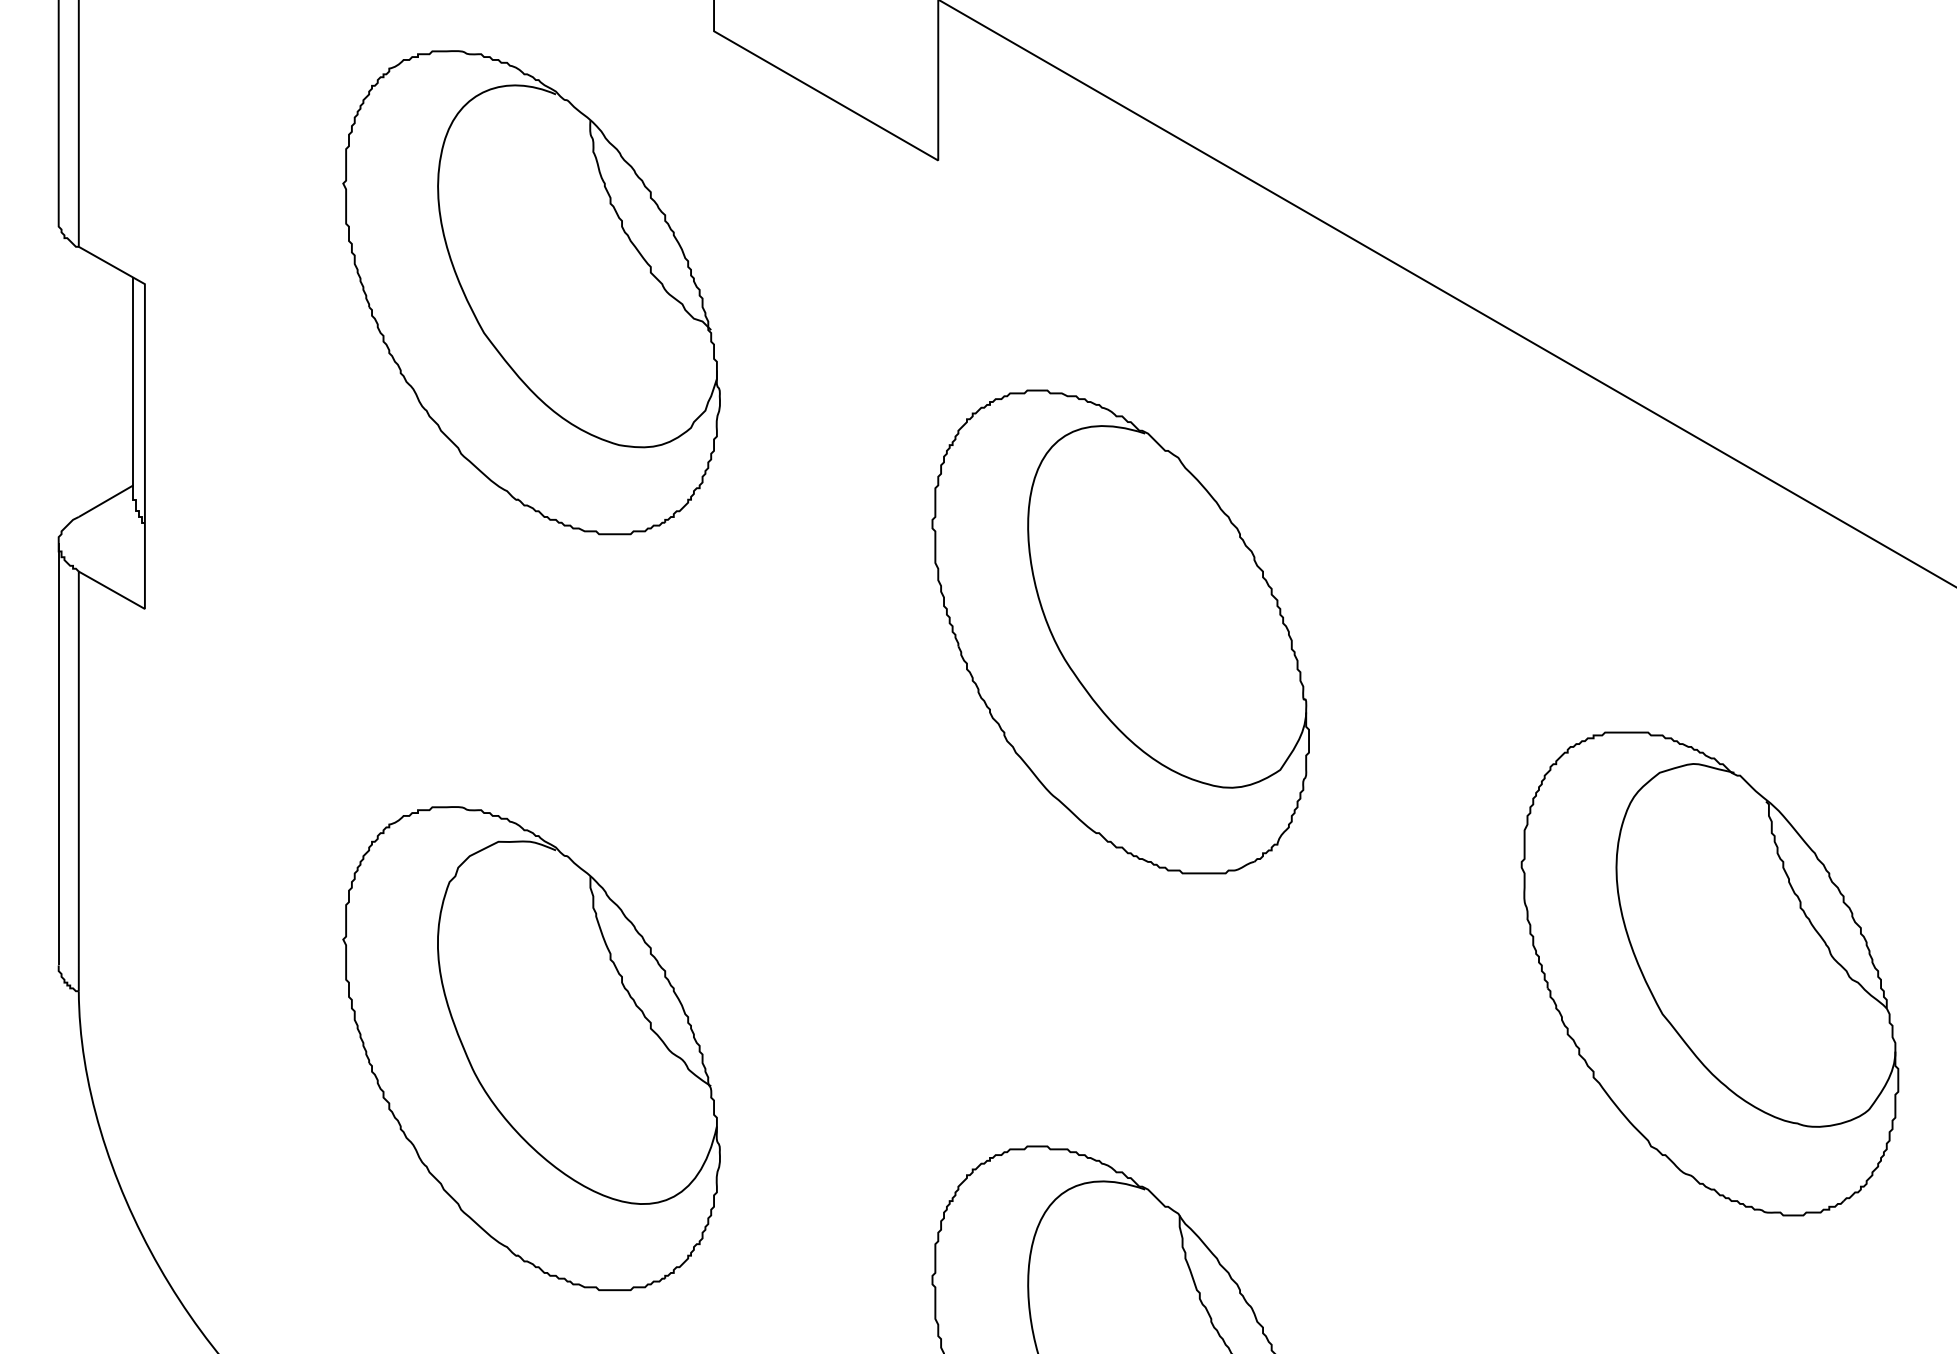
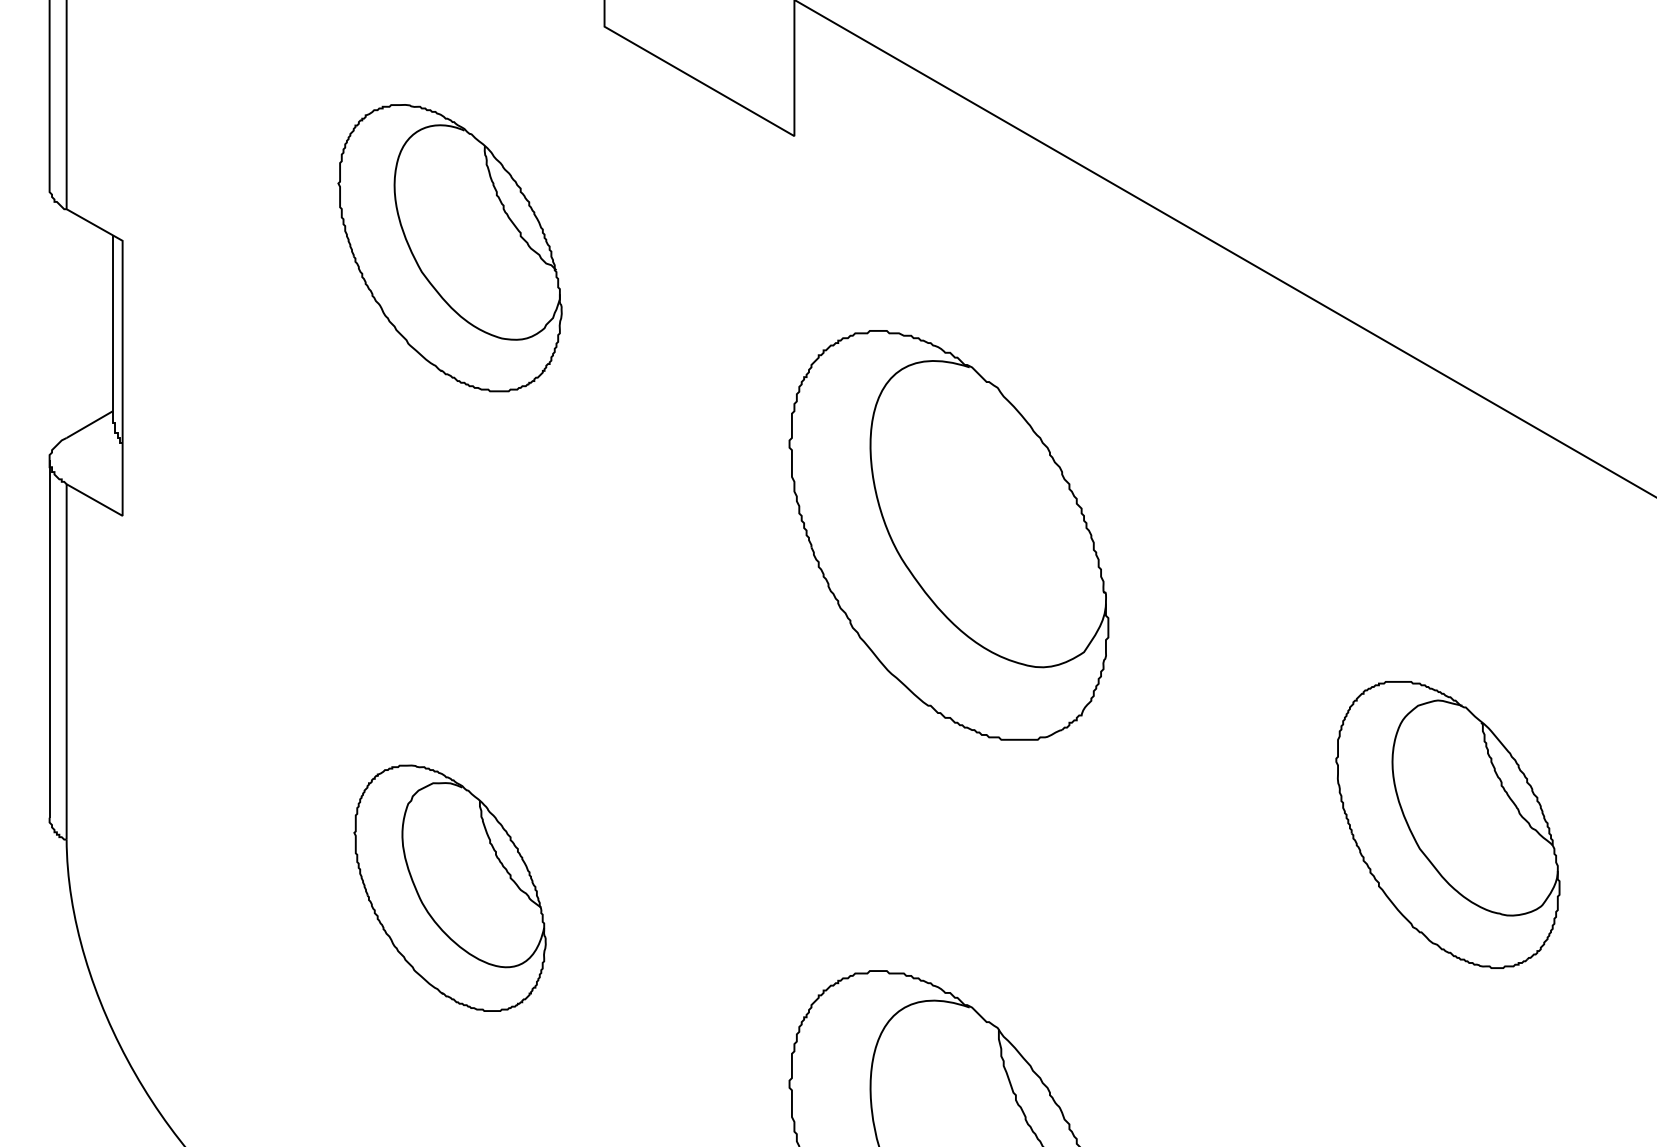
part: (531, 292) -> (449, 247), size x0.7
part: (1709, 973) -> (1447, 824), size x0.7
part: (531, 1048) -> (449, 888), size x0.6

